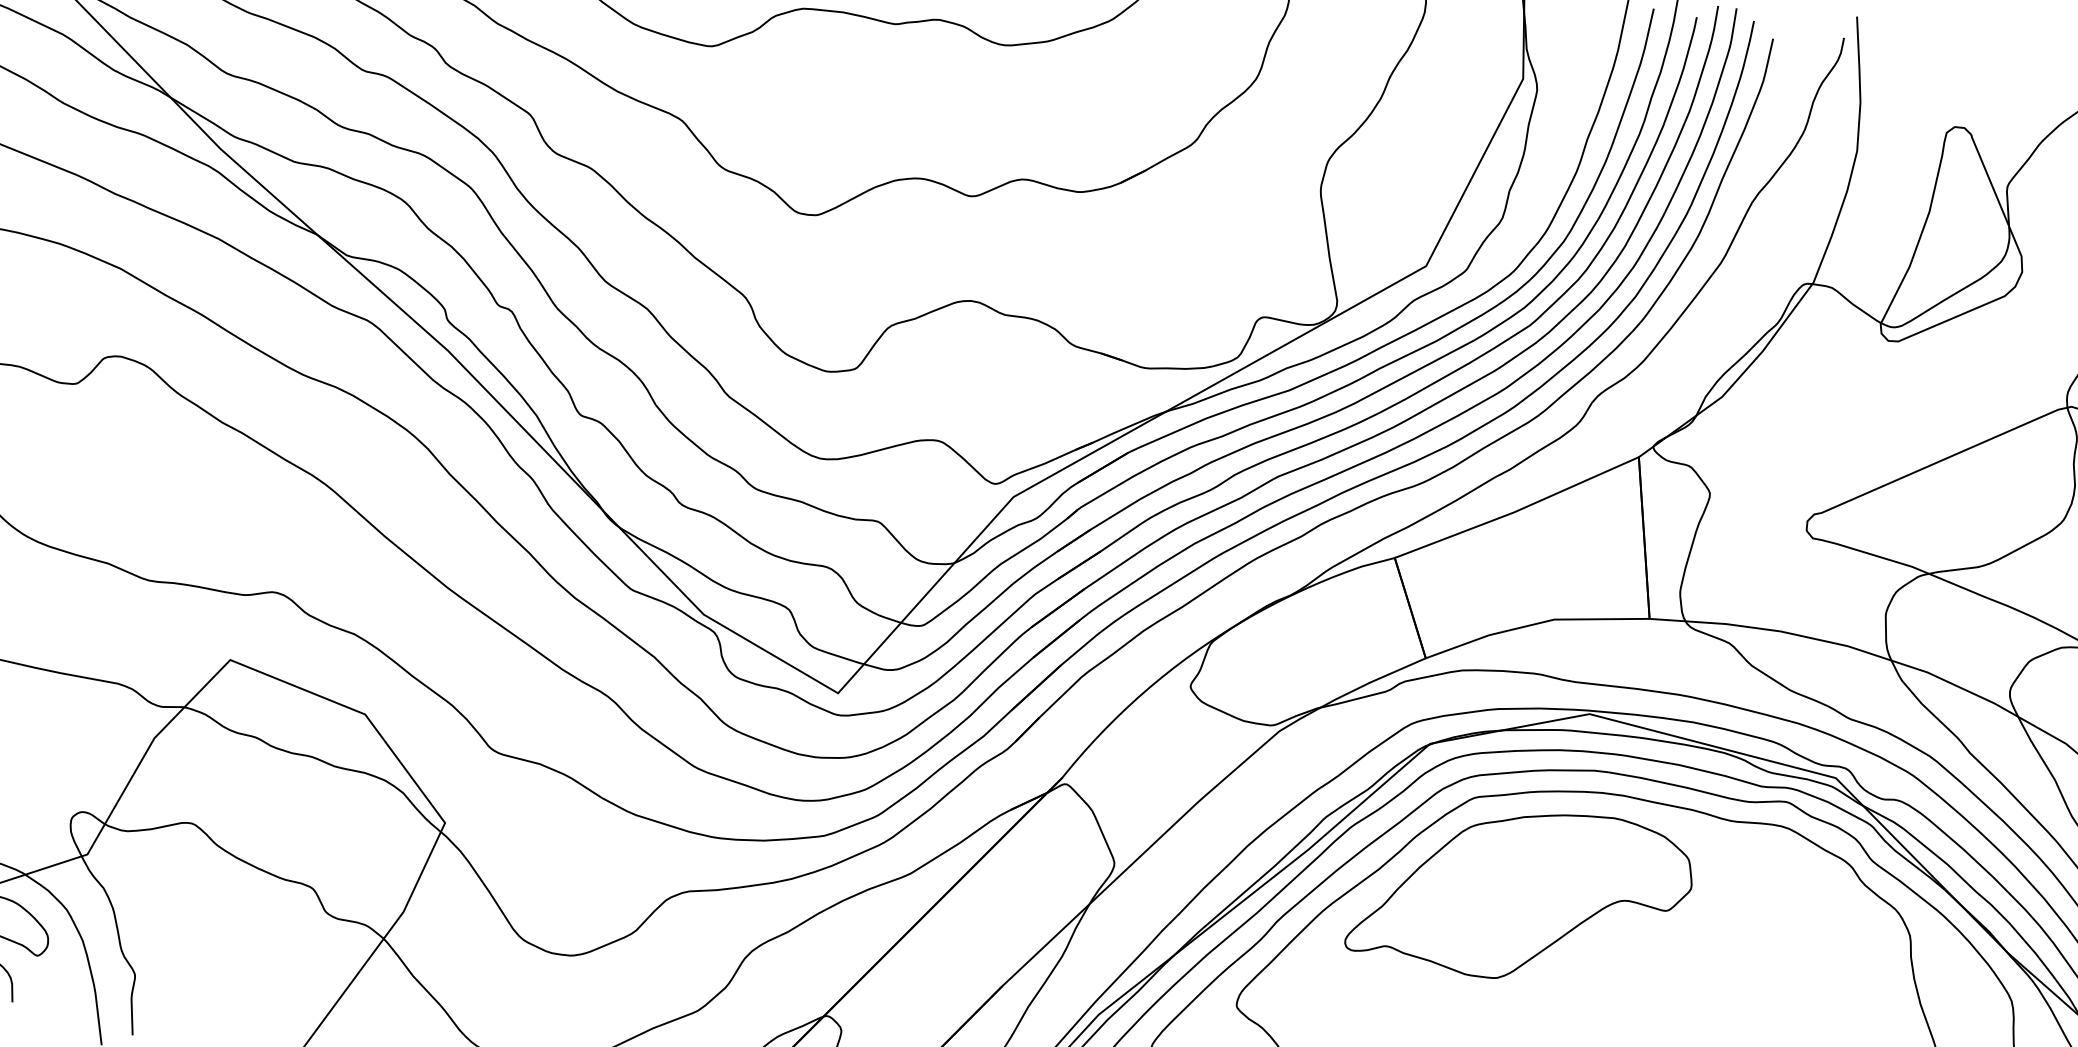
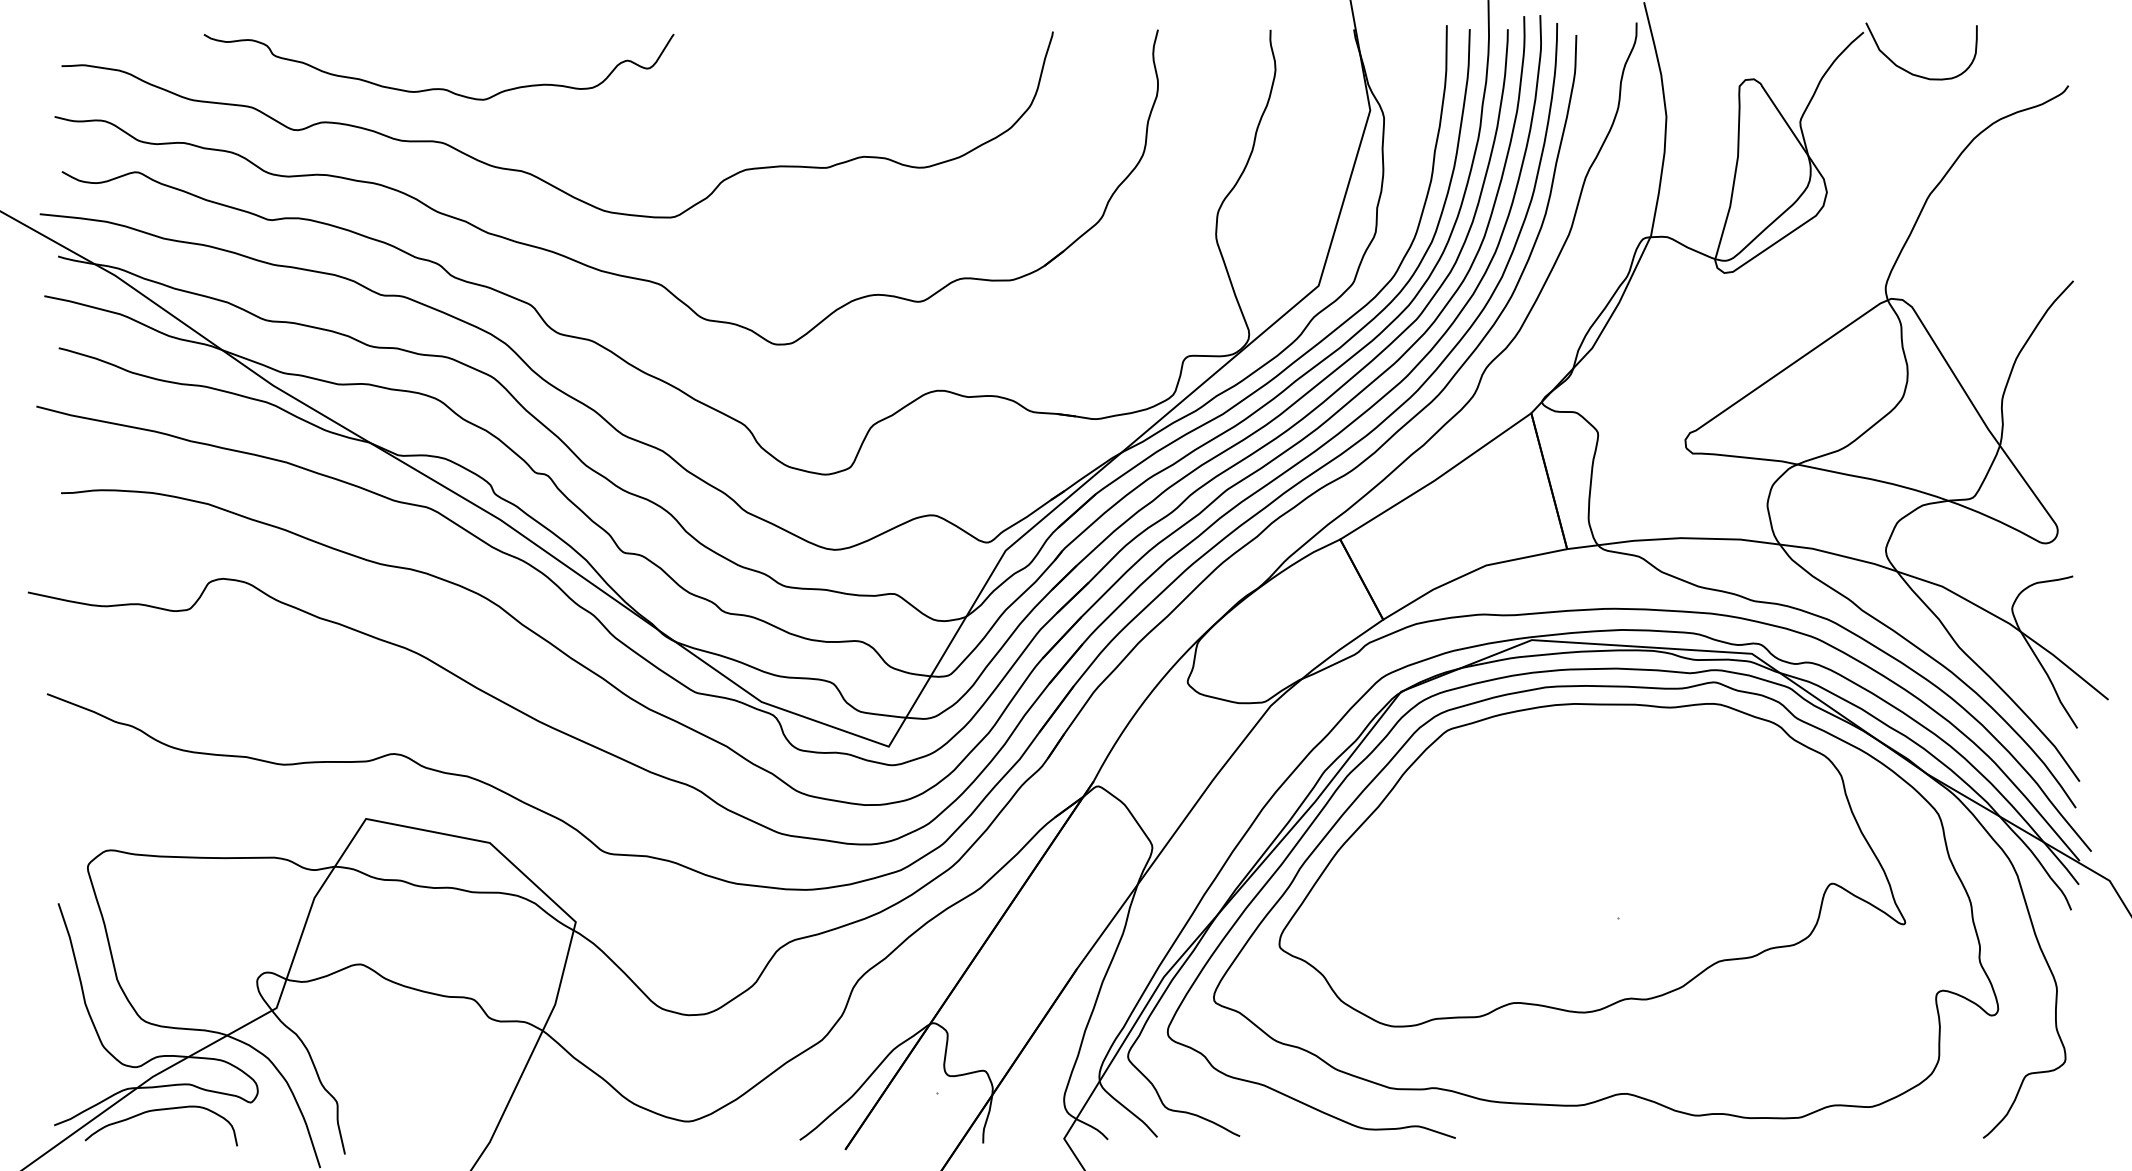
part: (1521, 891) -> (1503, 802), removed

